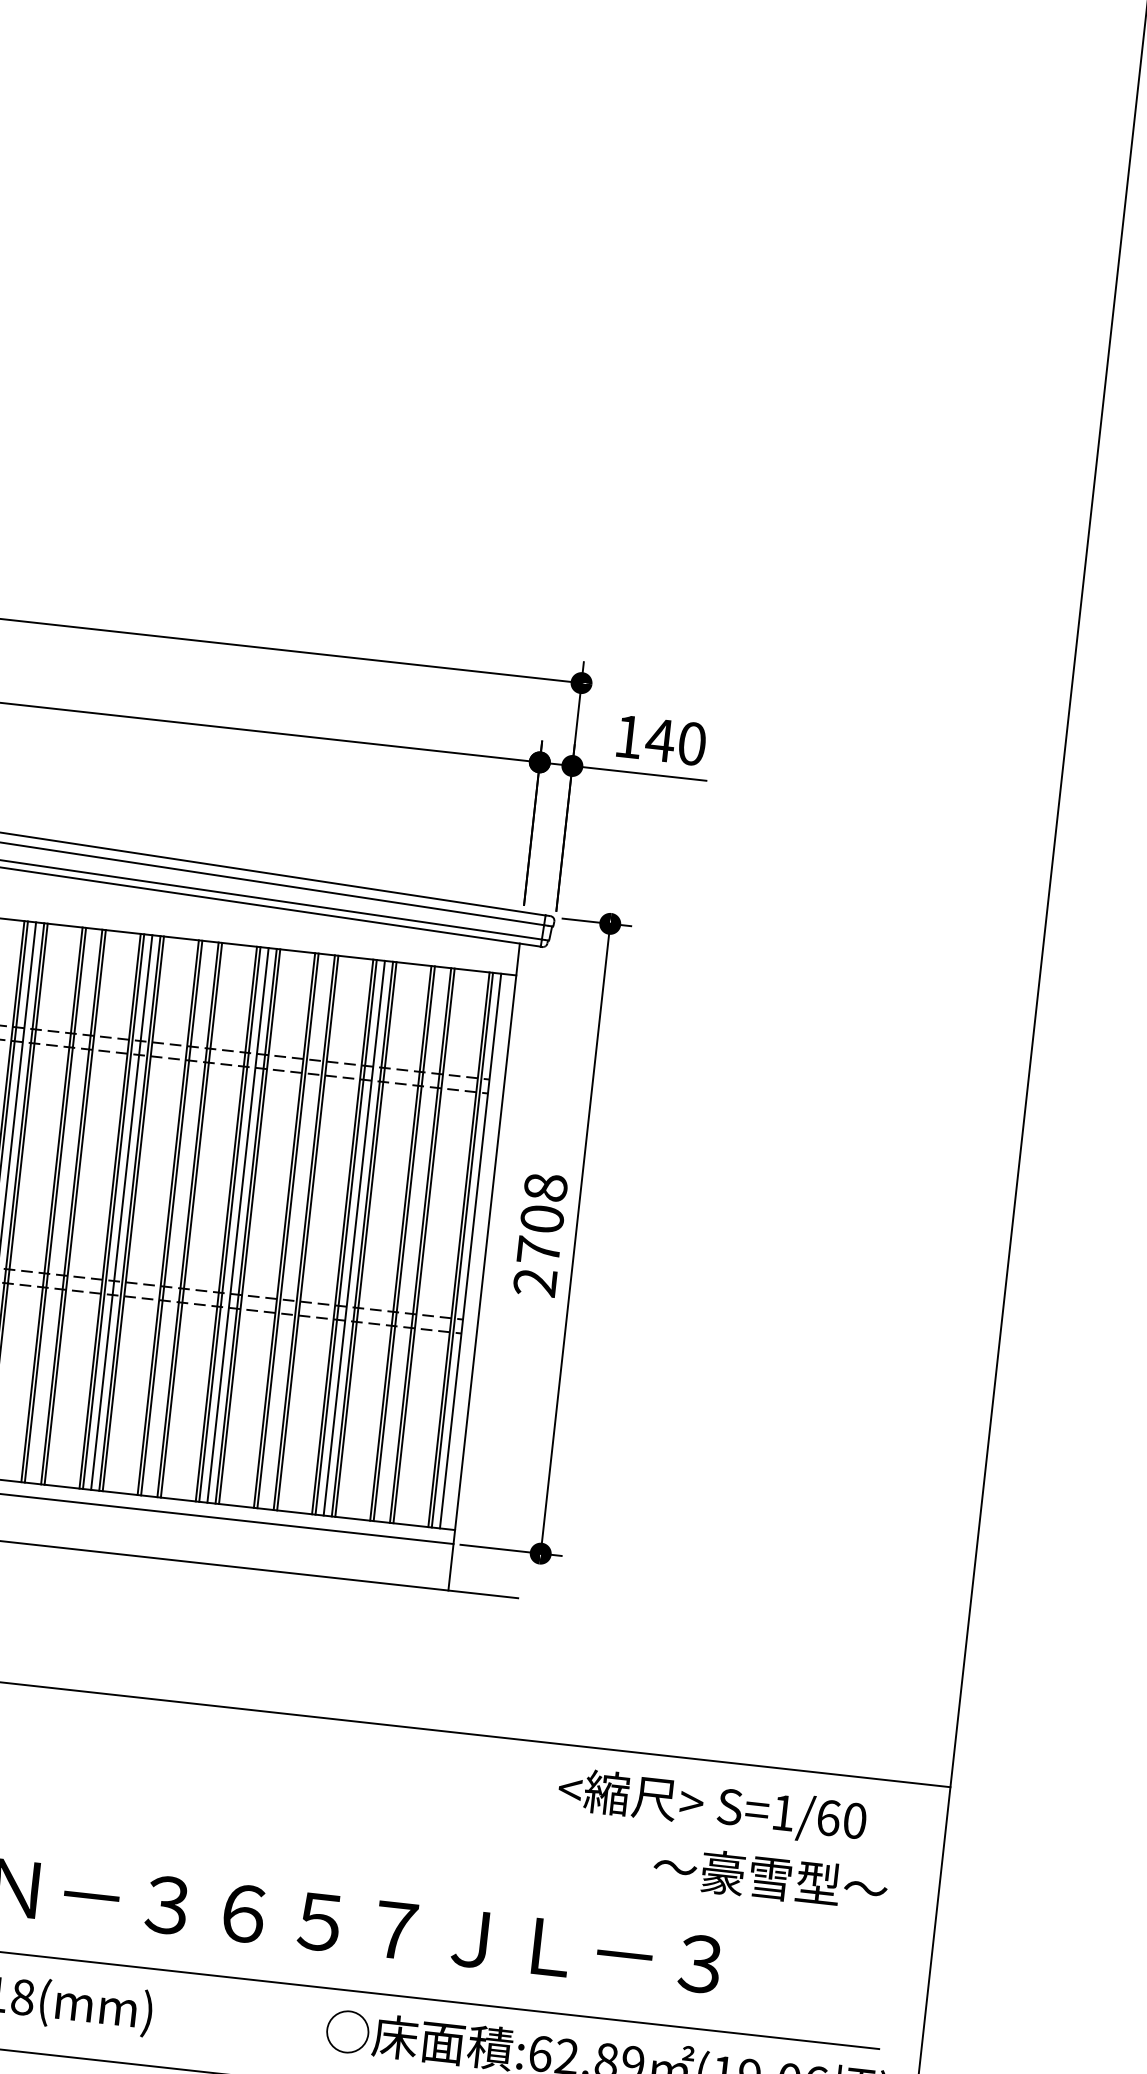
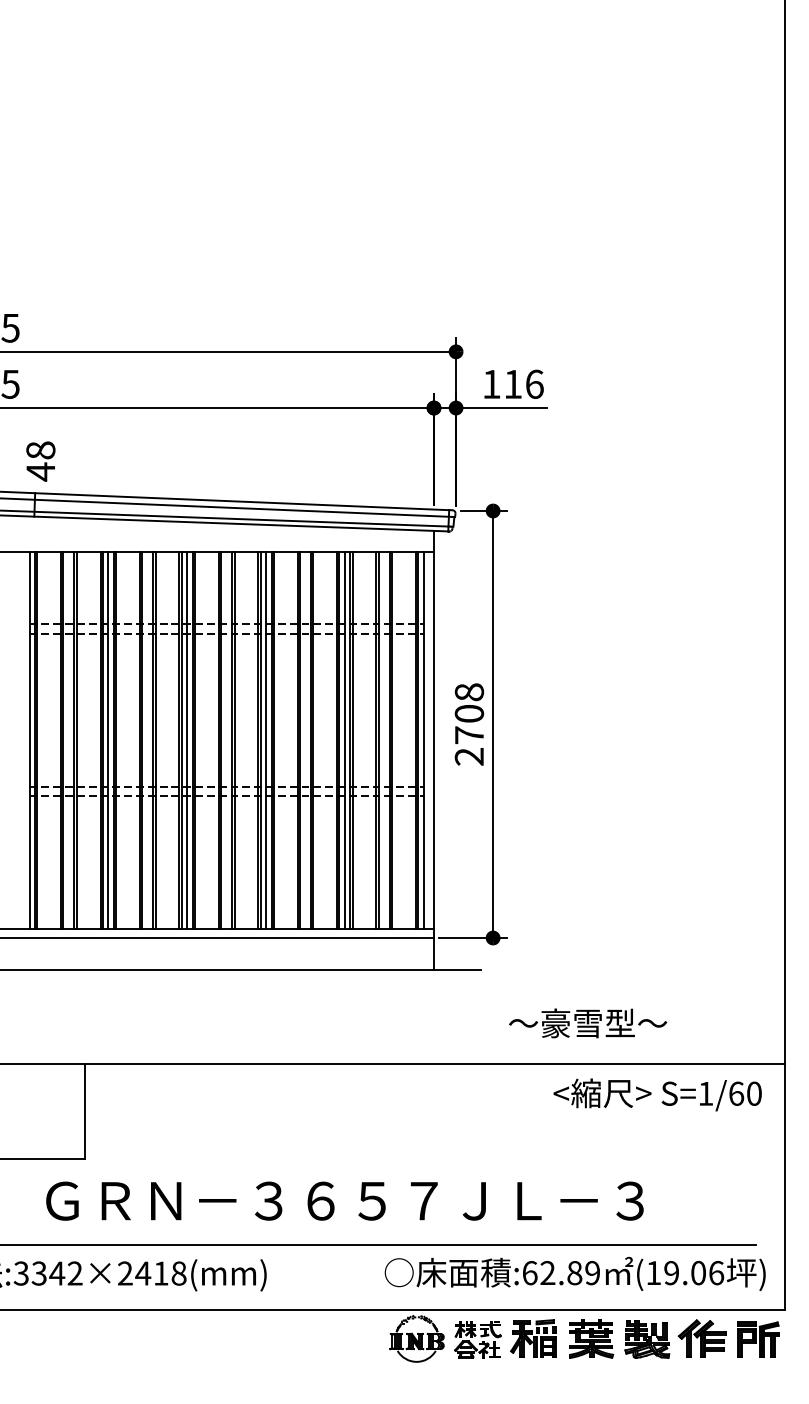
text: (675, 740) -> (523, 383), 140 -> 116
text: (711, 1806) -> (657, 1094), moved
text: (771, 1878) -> (588, 1023), moved

